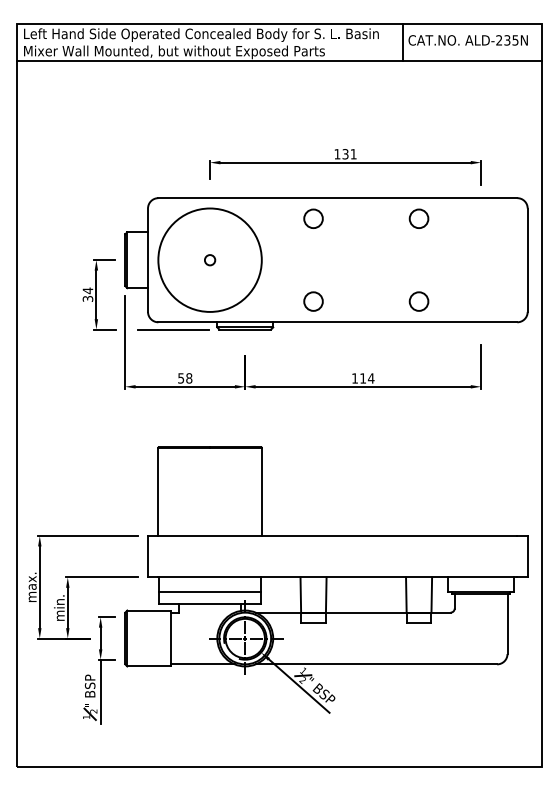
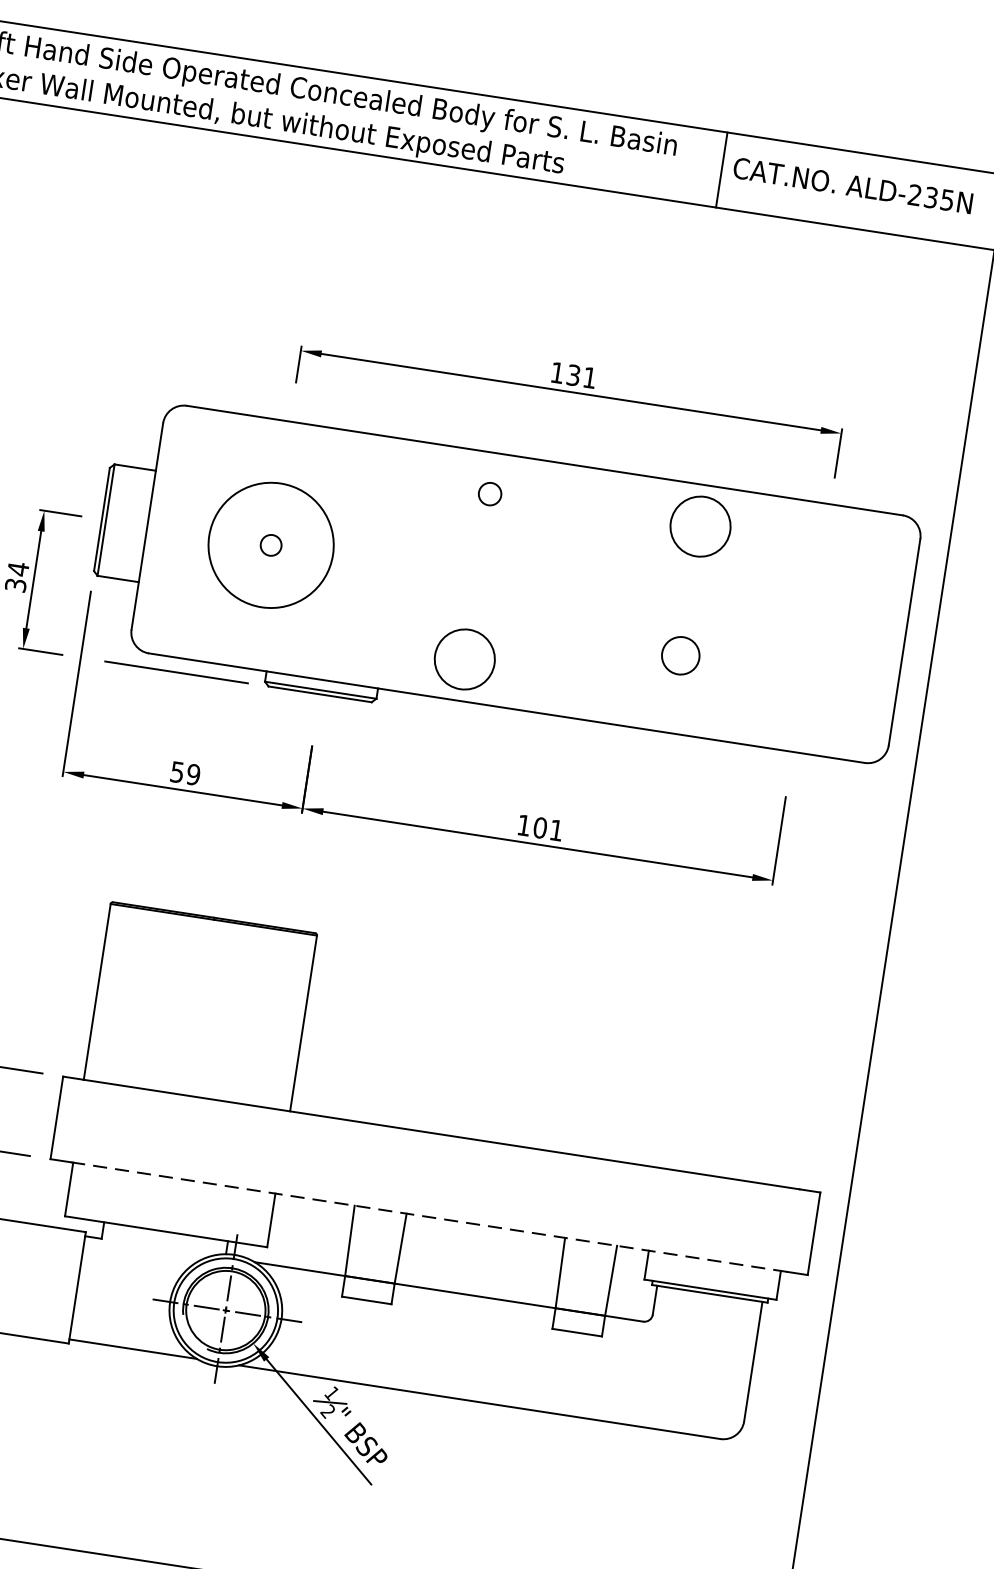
circle: (313, 218) -> (490, 493), size x0.6
circle: (418, 218) -> (699, 525), size x1.6
circle: (209, 259) -> (270, 543), size x0.6
circle: (313, 301) -> (464, 659), size x1.6
circle: (418, 301) -> (679, 655), moved
text: (189, 378) -> (193, 774), 58 -> 59
text: (367, 378) -> (548, 829), 114 -> 101
line: (338, 577) -> (430, 1217), solid -> dashed
line: (209, 591) -> (168, 1205), removed

